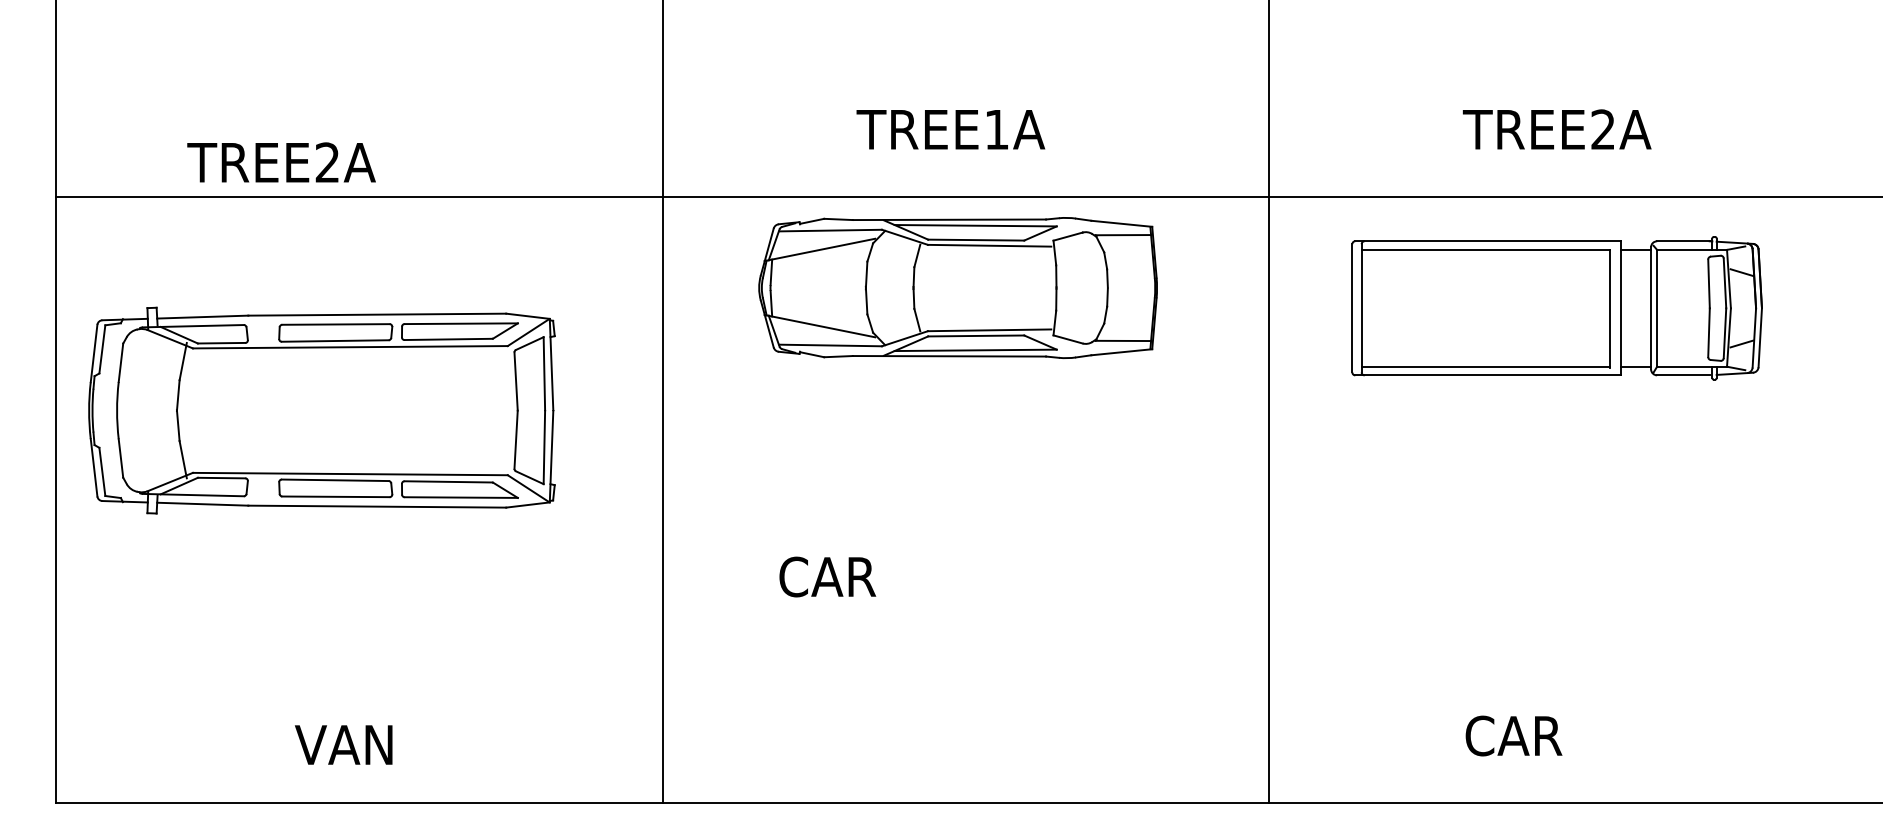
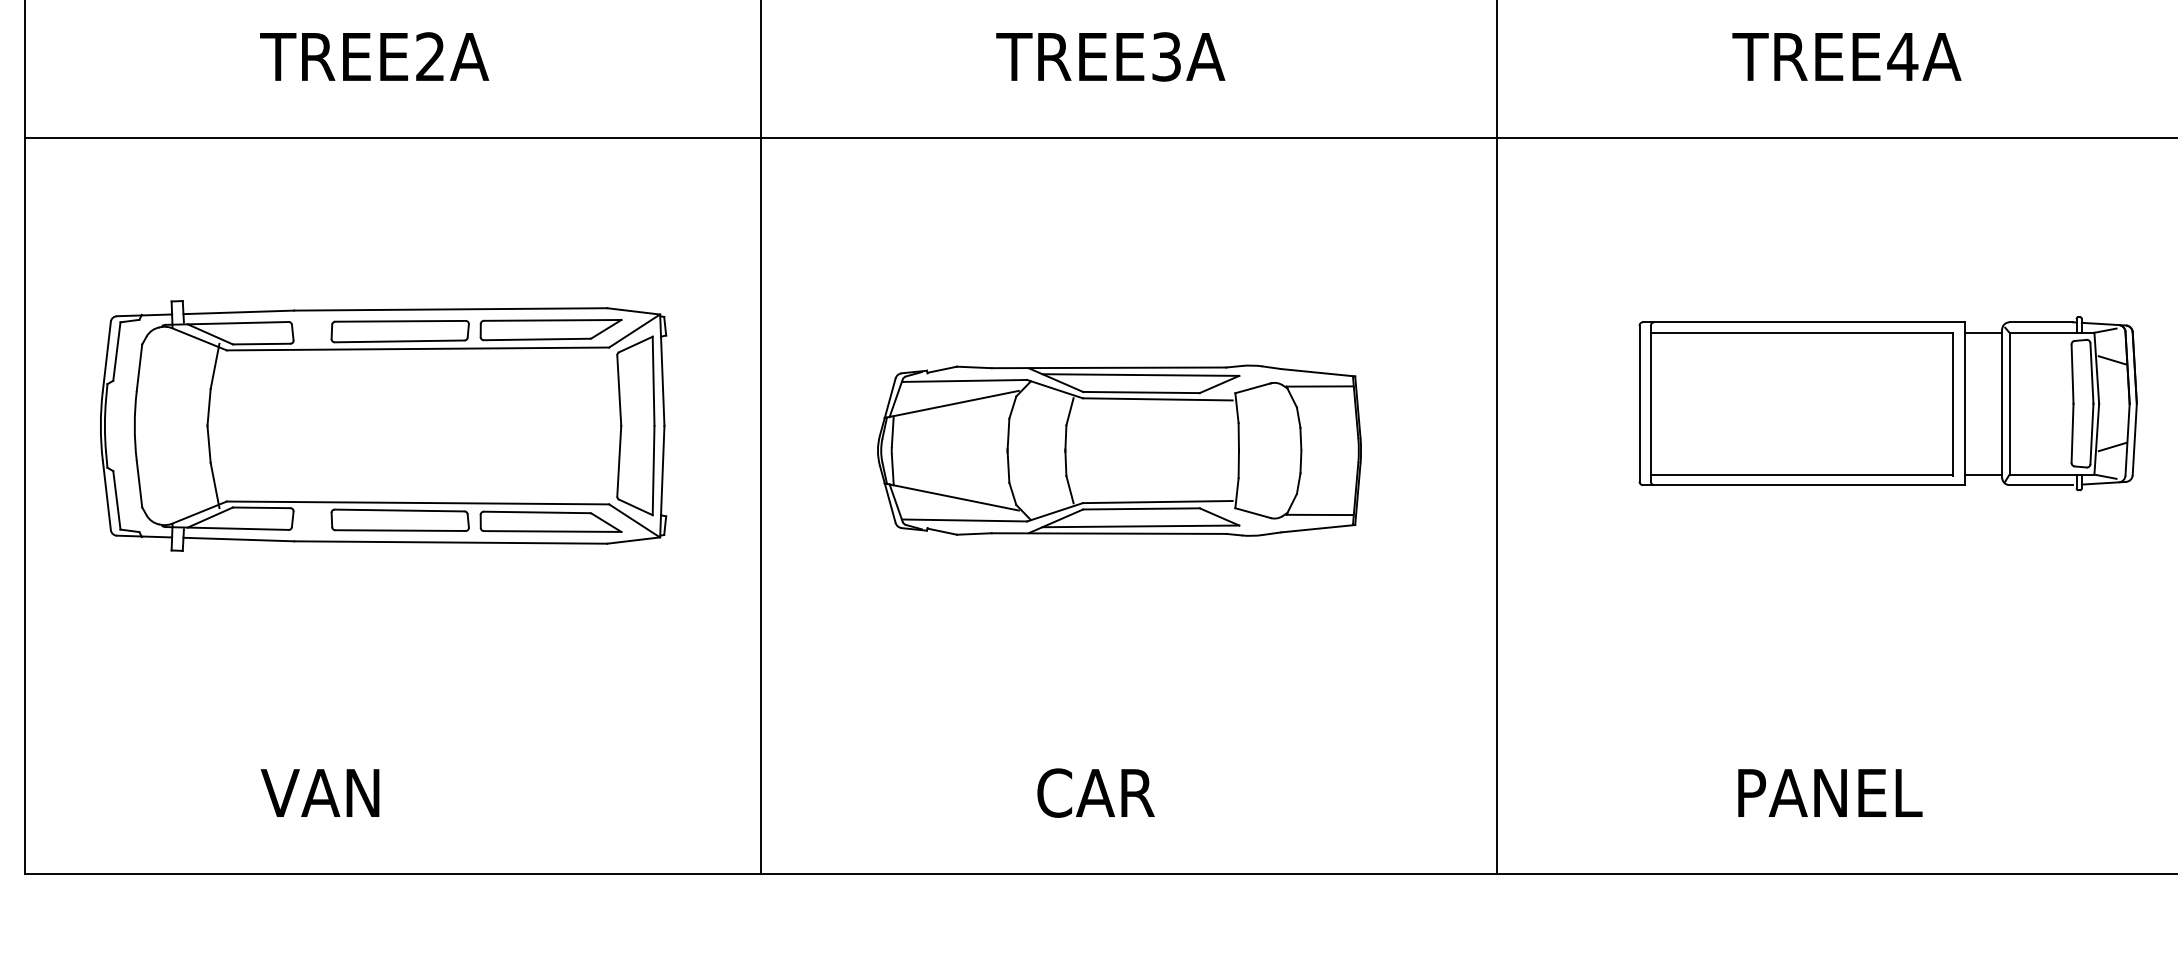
text: (996, 129) -> (1166, 56), TREE1A -> TREE3A
text: (1603, 129) -> (1903, 56), TREE2A -> TREE4A
text: (281, 162) -> (374, 56), moved
part: (957, 287) -> (1118, 450), moved
part: (1556, 308) -> (1887, 403), moved
part: (321, 410) -> (382, 425), moved
text: (827, 576) -> (1095, 792), moved
text: (1542, 735) -> (1829, 792), CAR -> PANEL
text: (343, 744) -> (319, 792), moved

